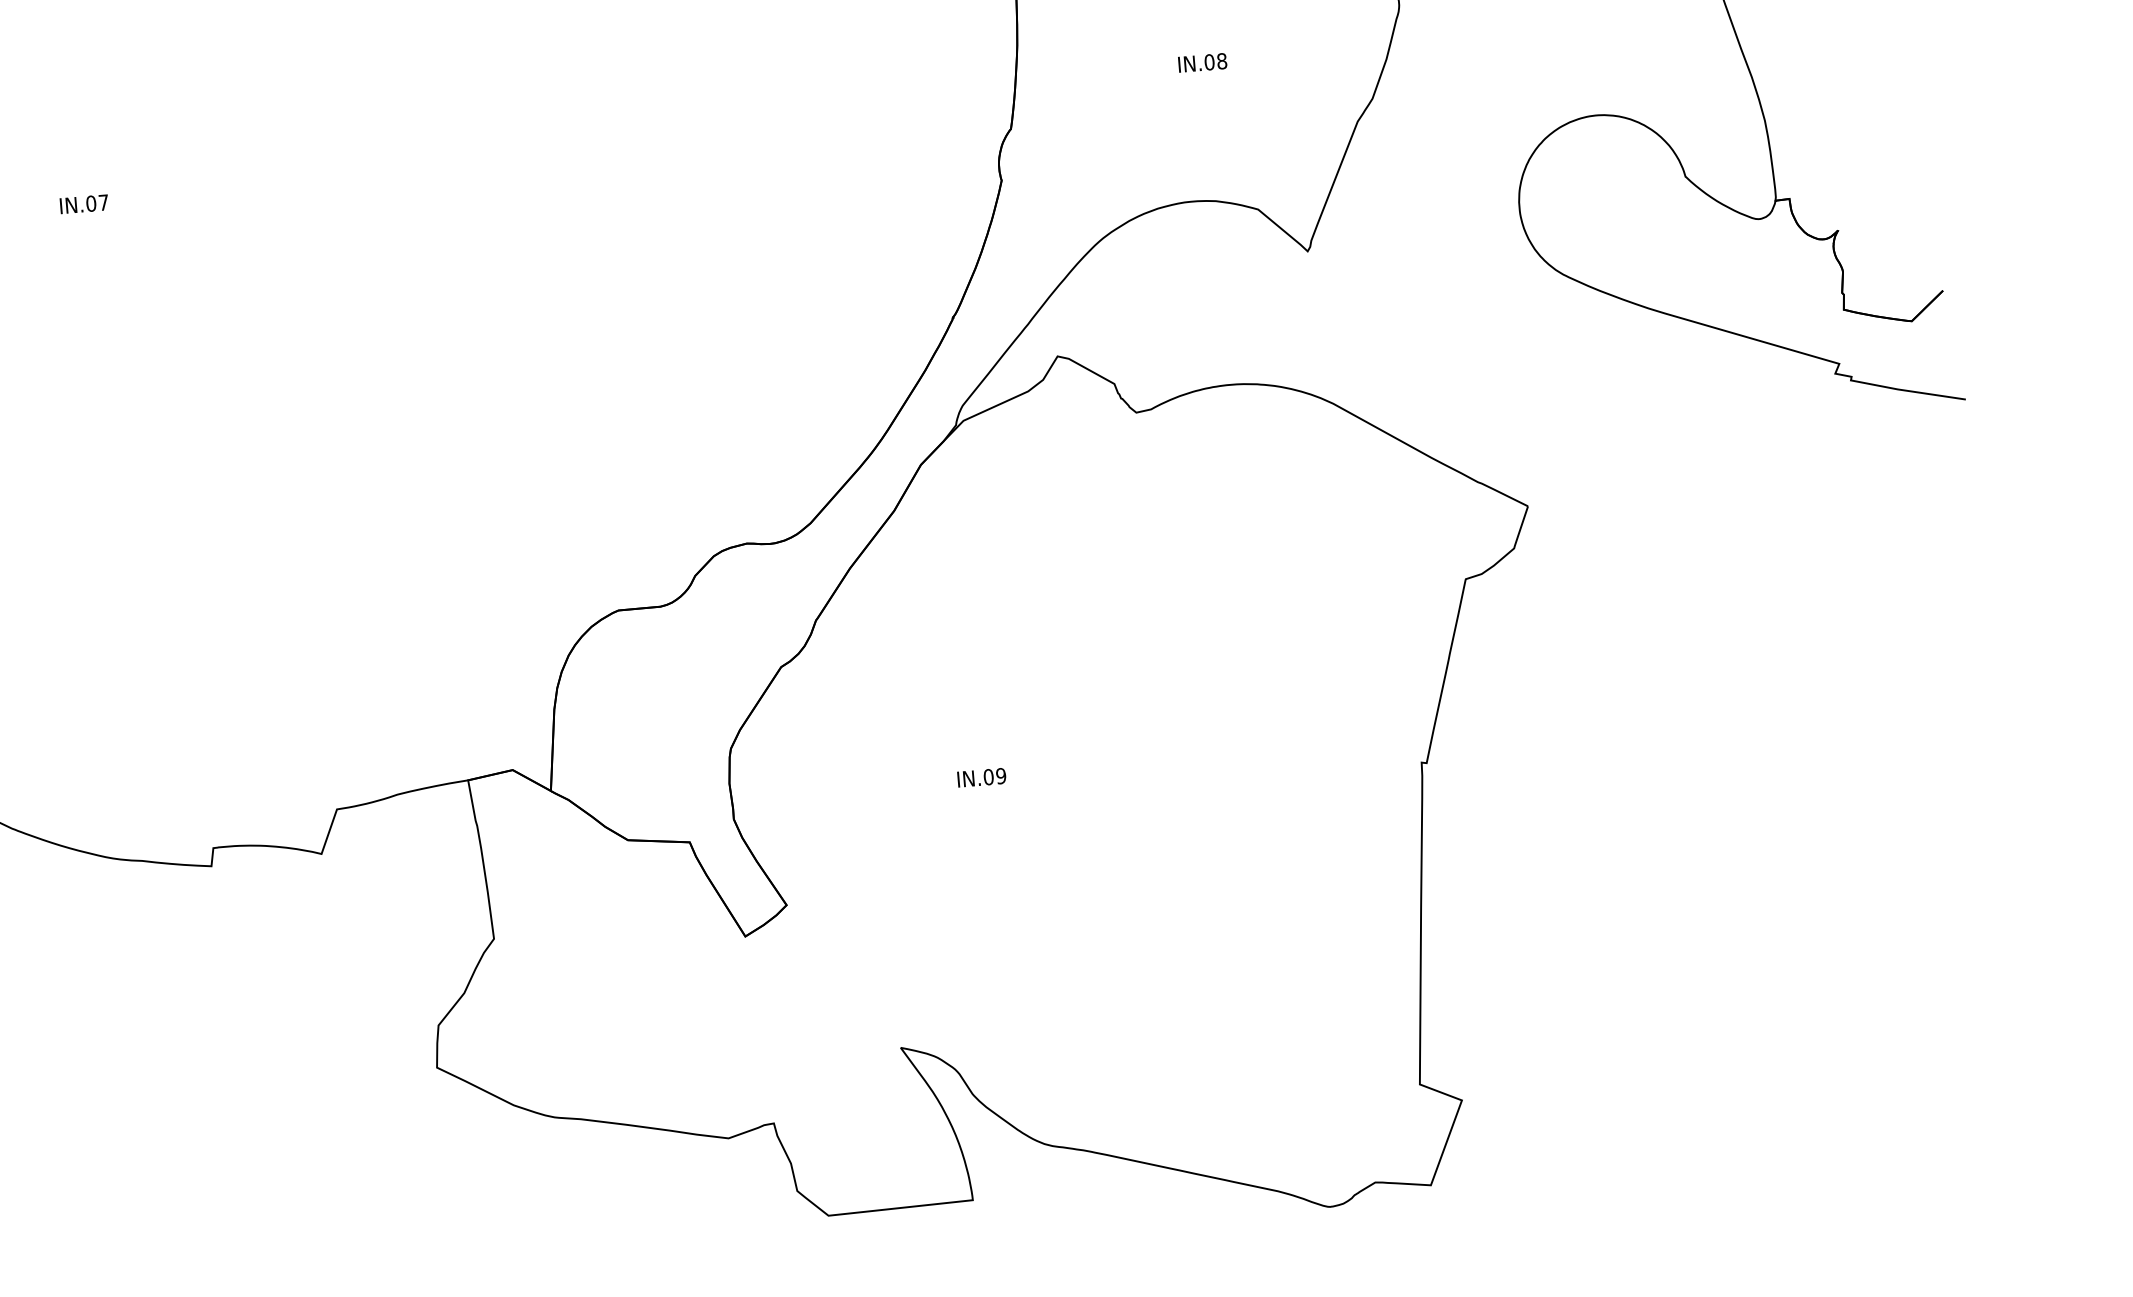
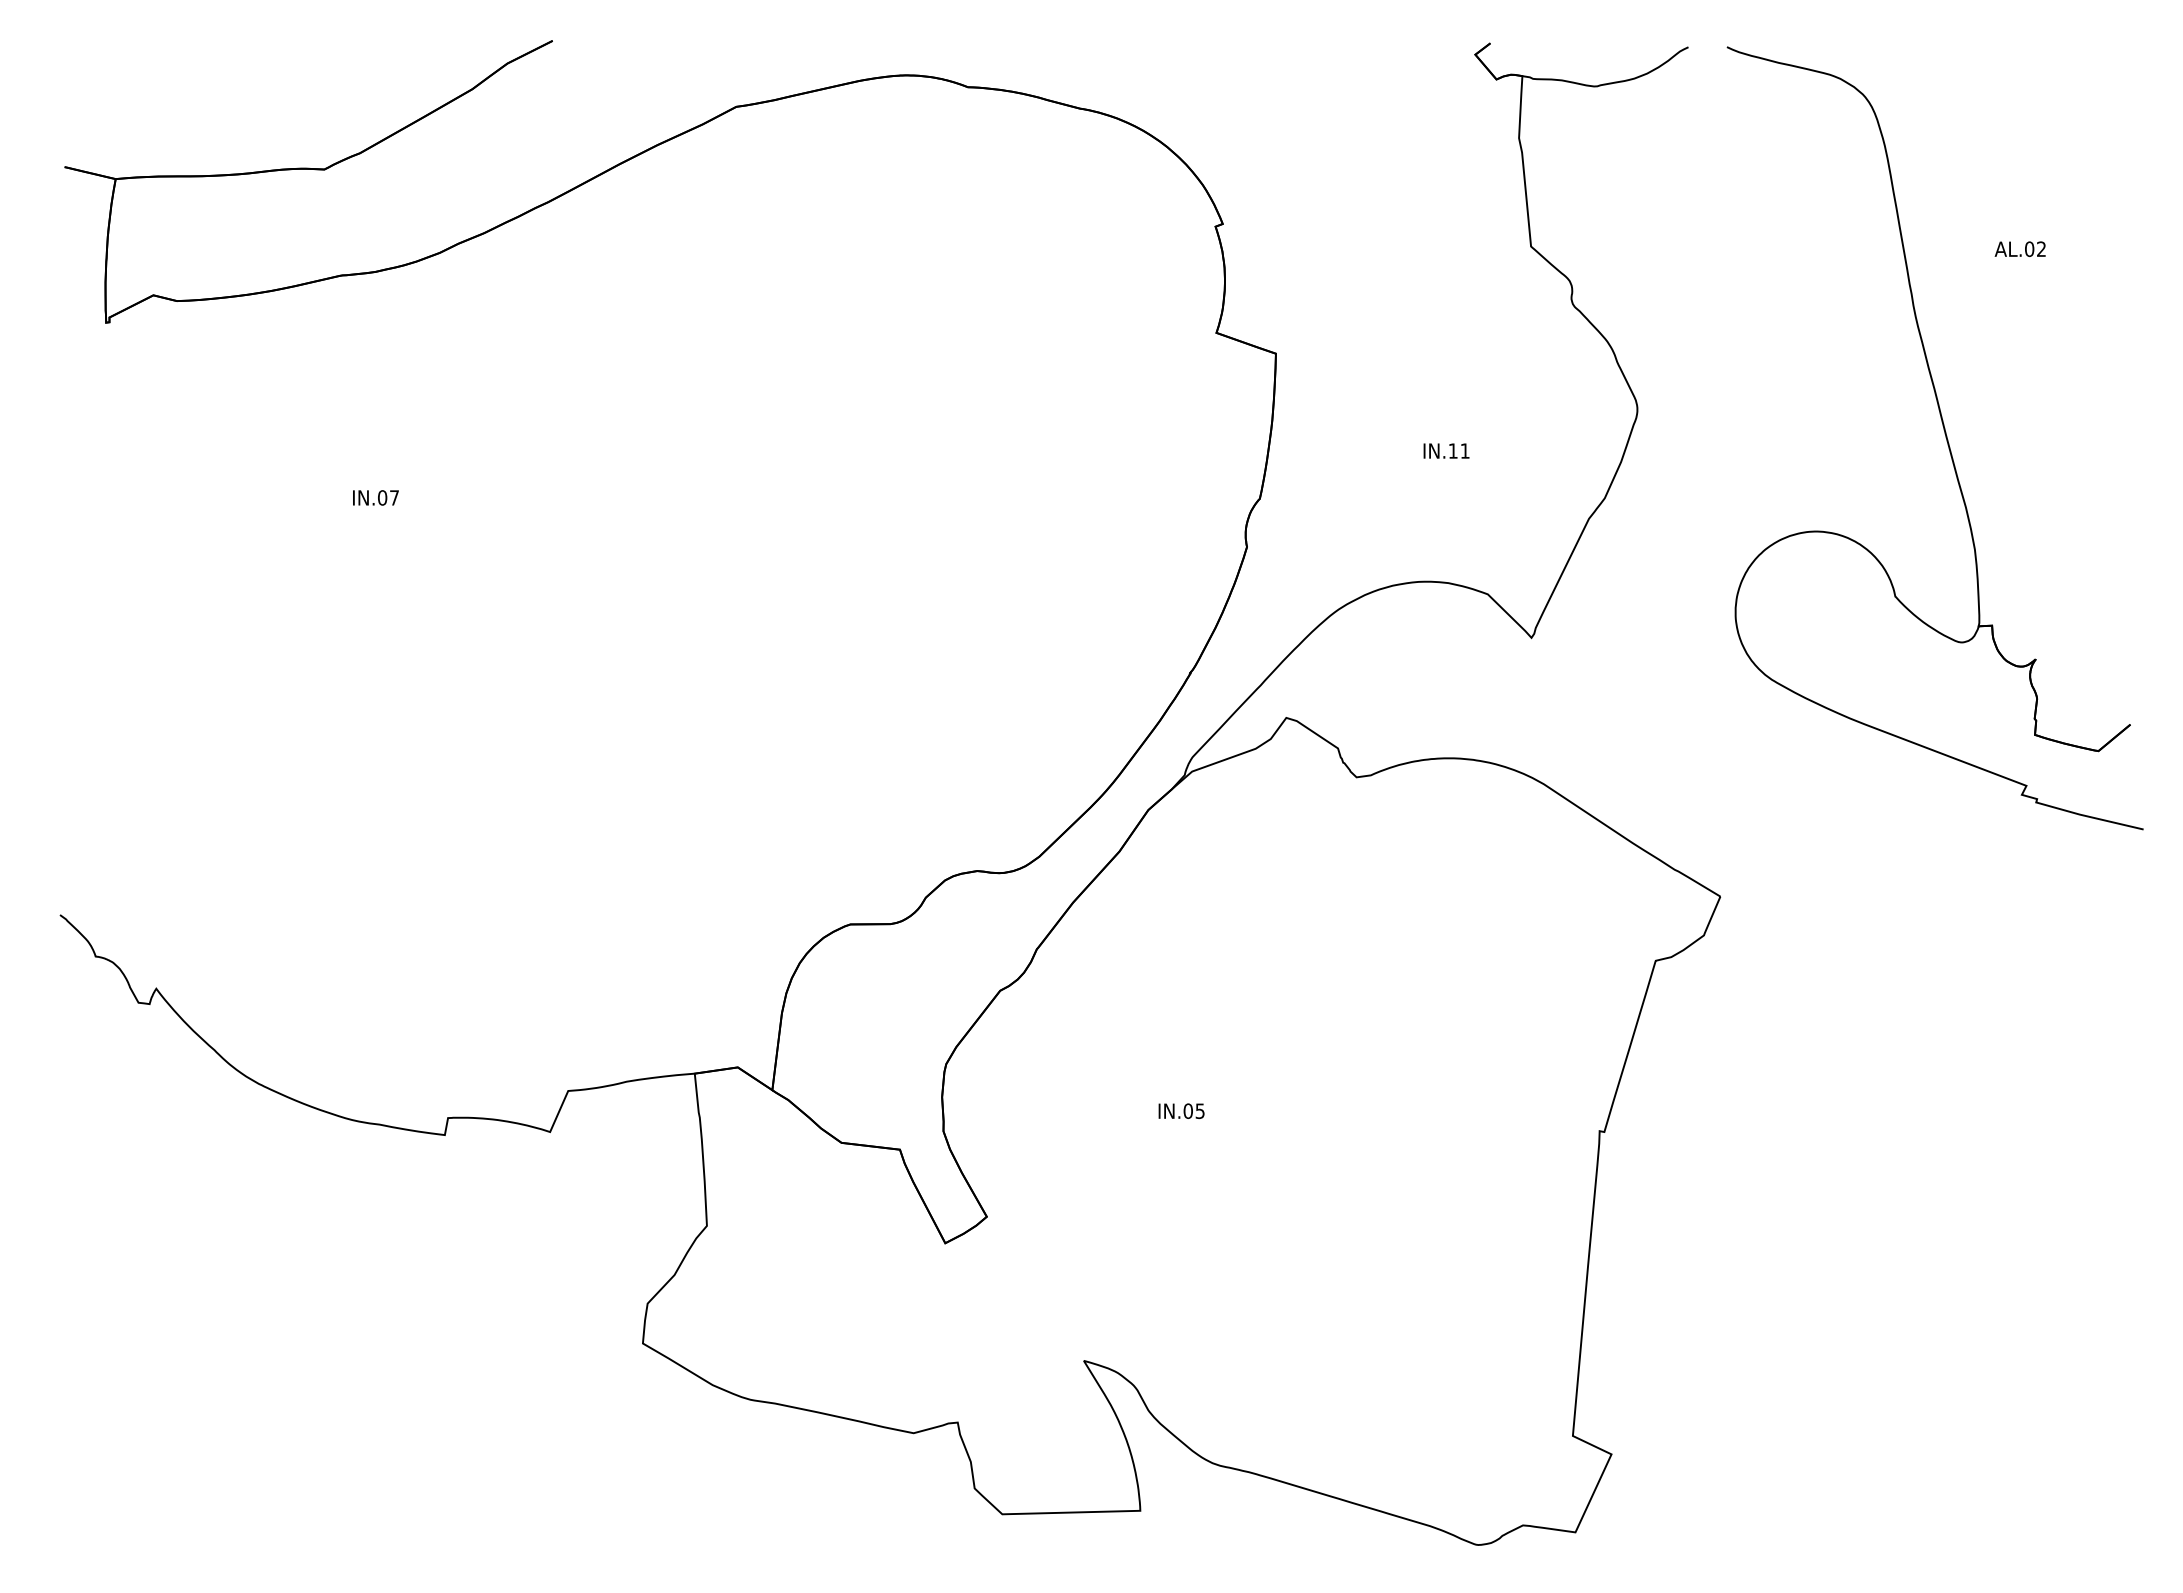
text: (1215, 61) -> (1458, 450), IN.08 -> IN.11
text: (1000, 775) -> (1199, 1110), IN.09 -> IN.05

